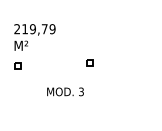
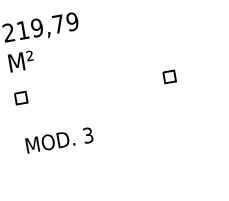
part: (89, 62) -> (169, 76), moved
text: (65, 91) -> (59, 139), moved

